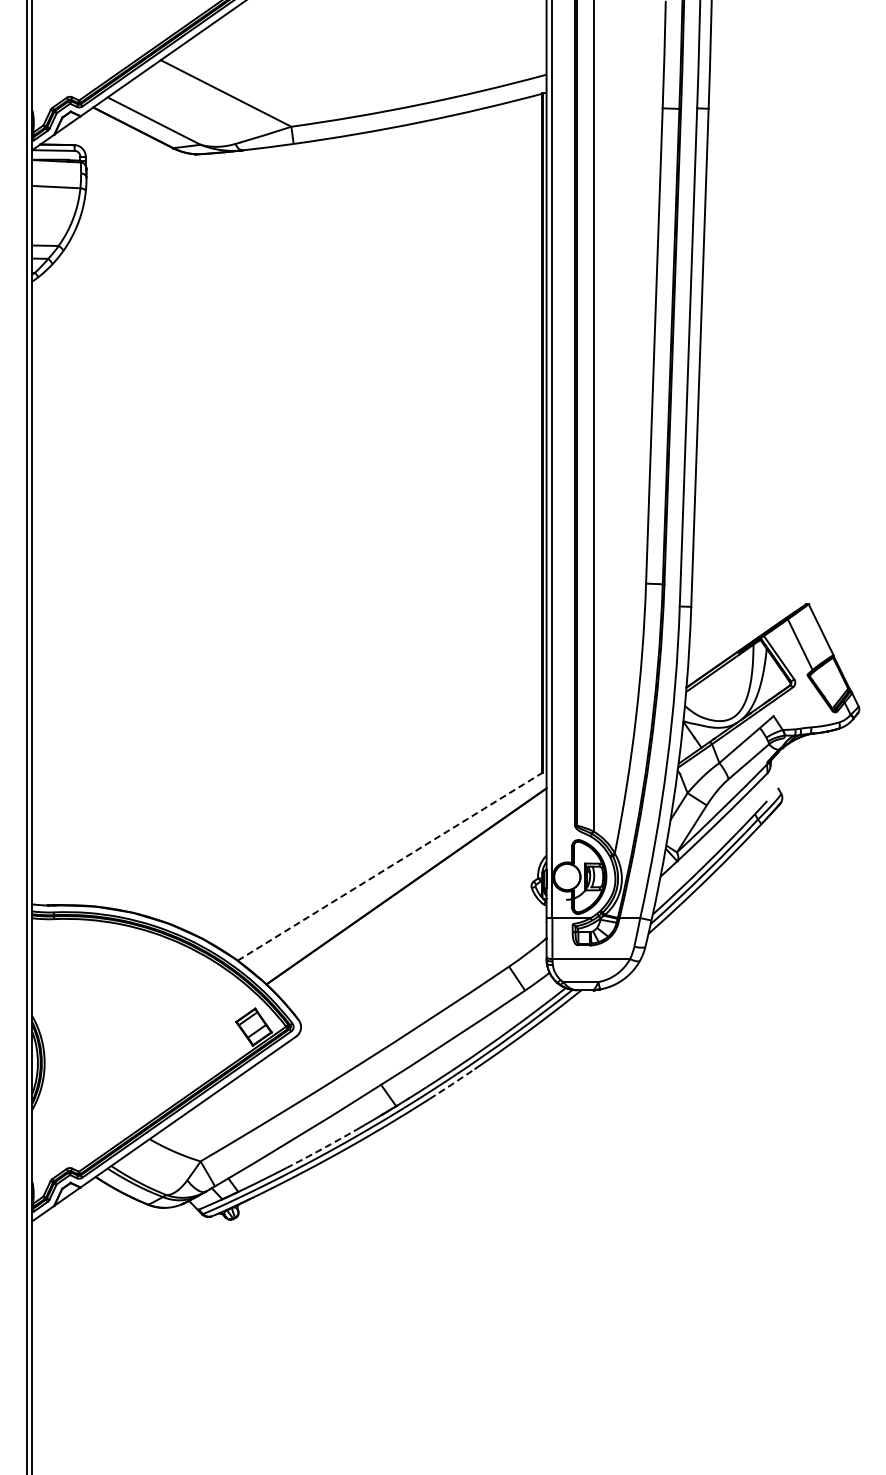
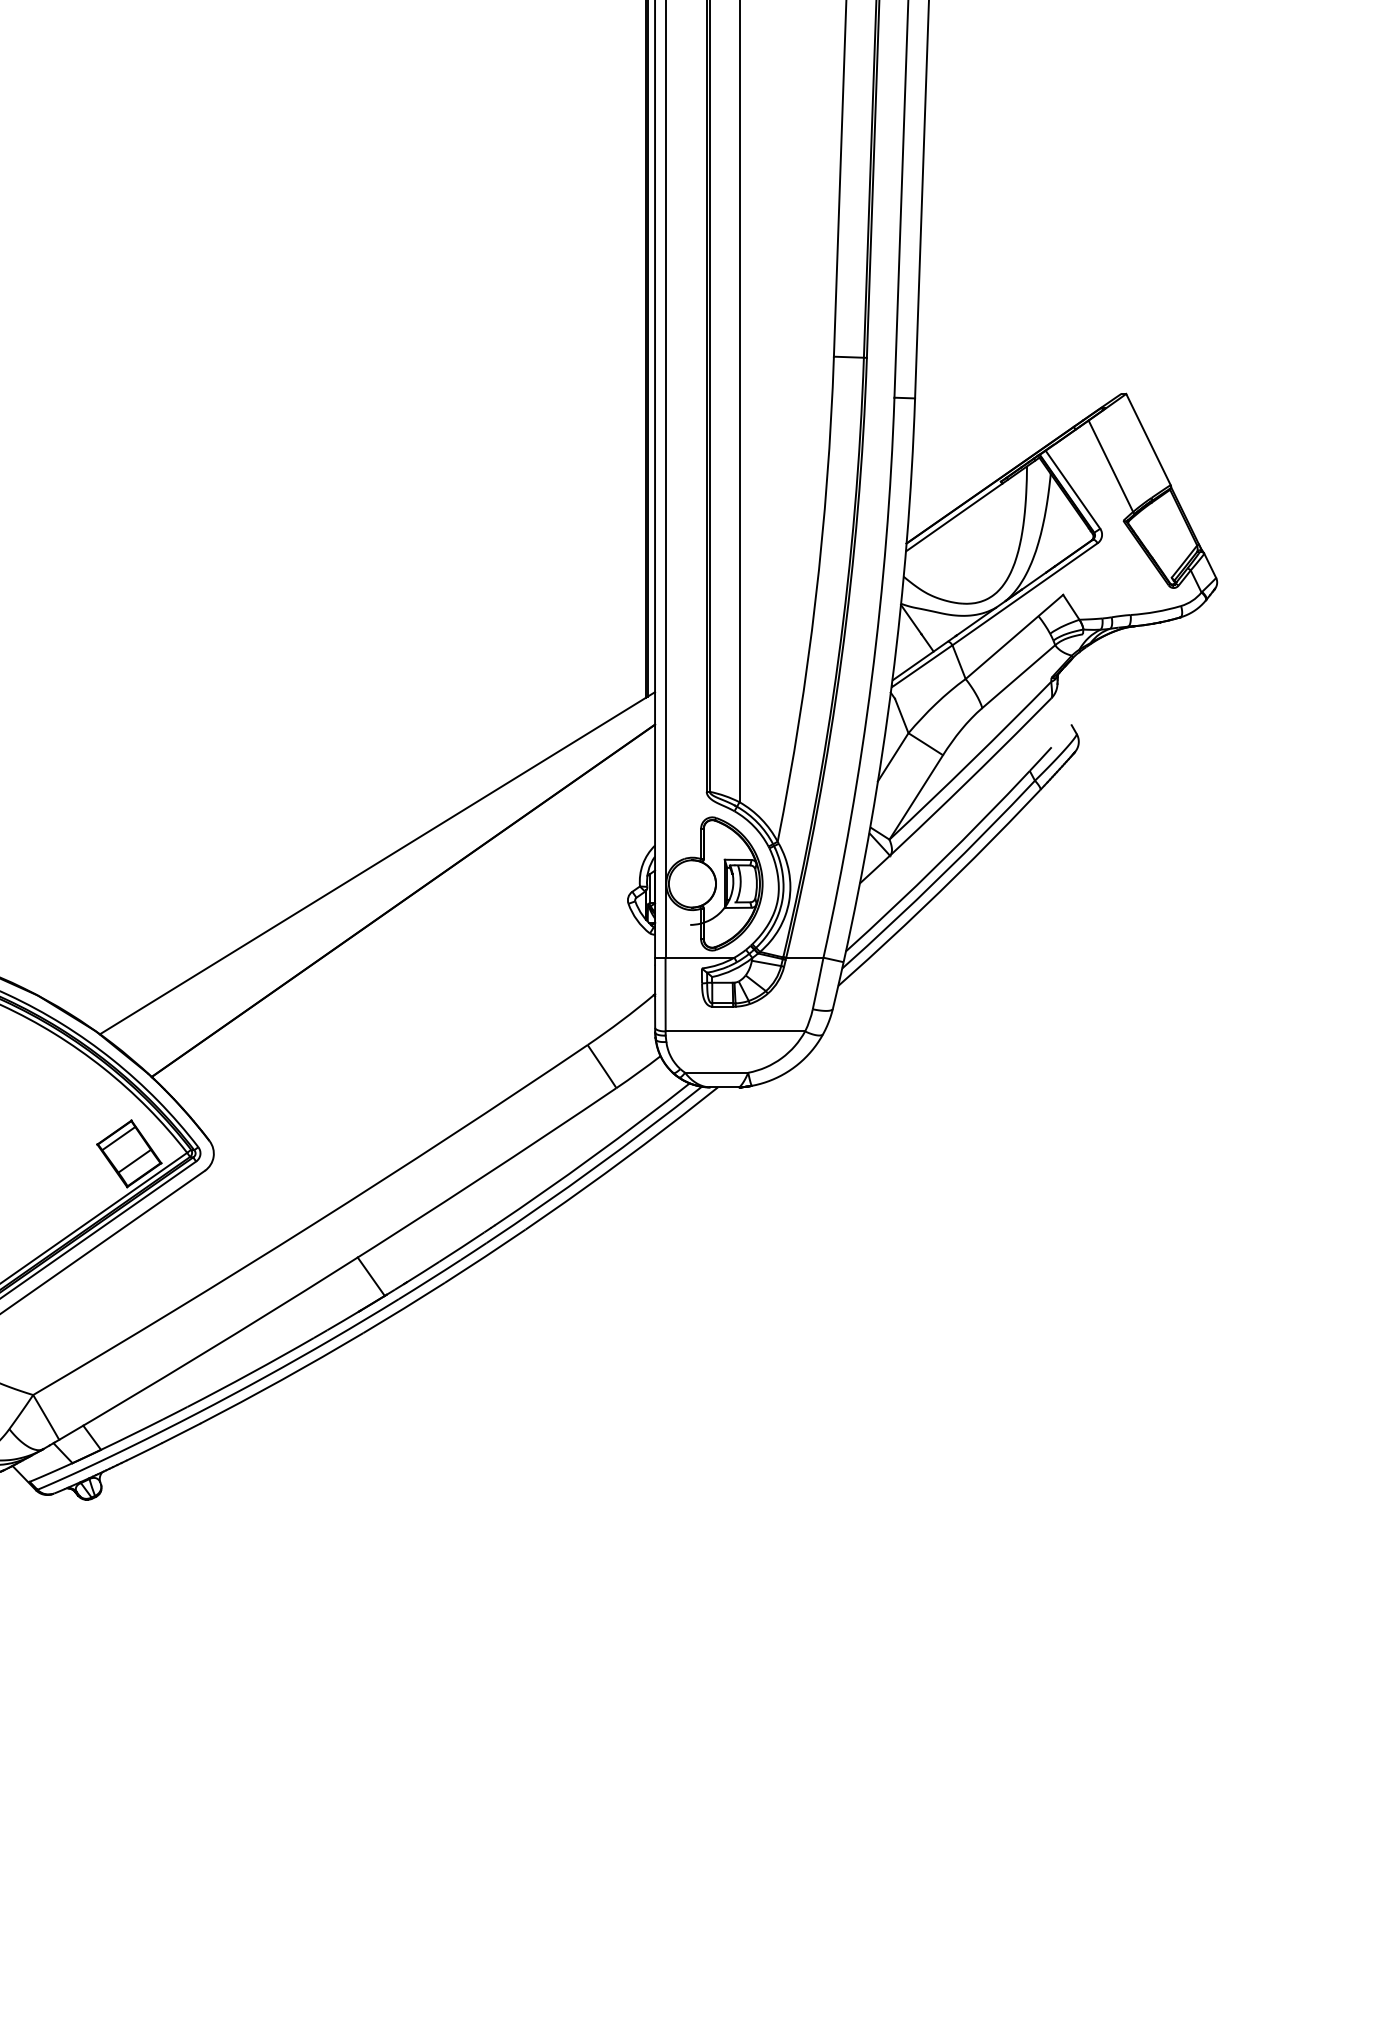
line: (392, 865) -> (378, 863), dashed -> solid
line: (452, 1084) -> (485, 1256), dashed -> solid
arc: (321, 1149) -> (250, 1373), dashed -> solid

